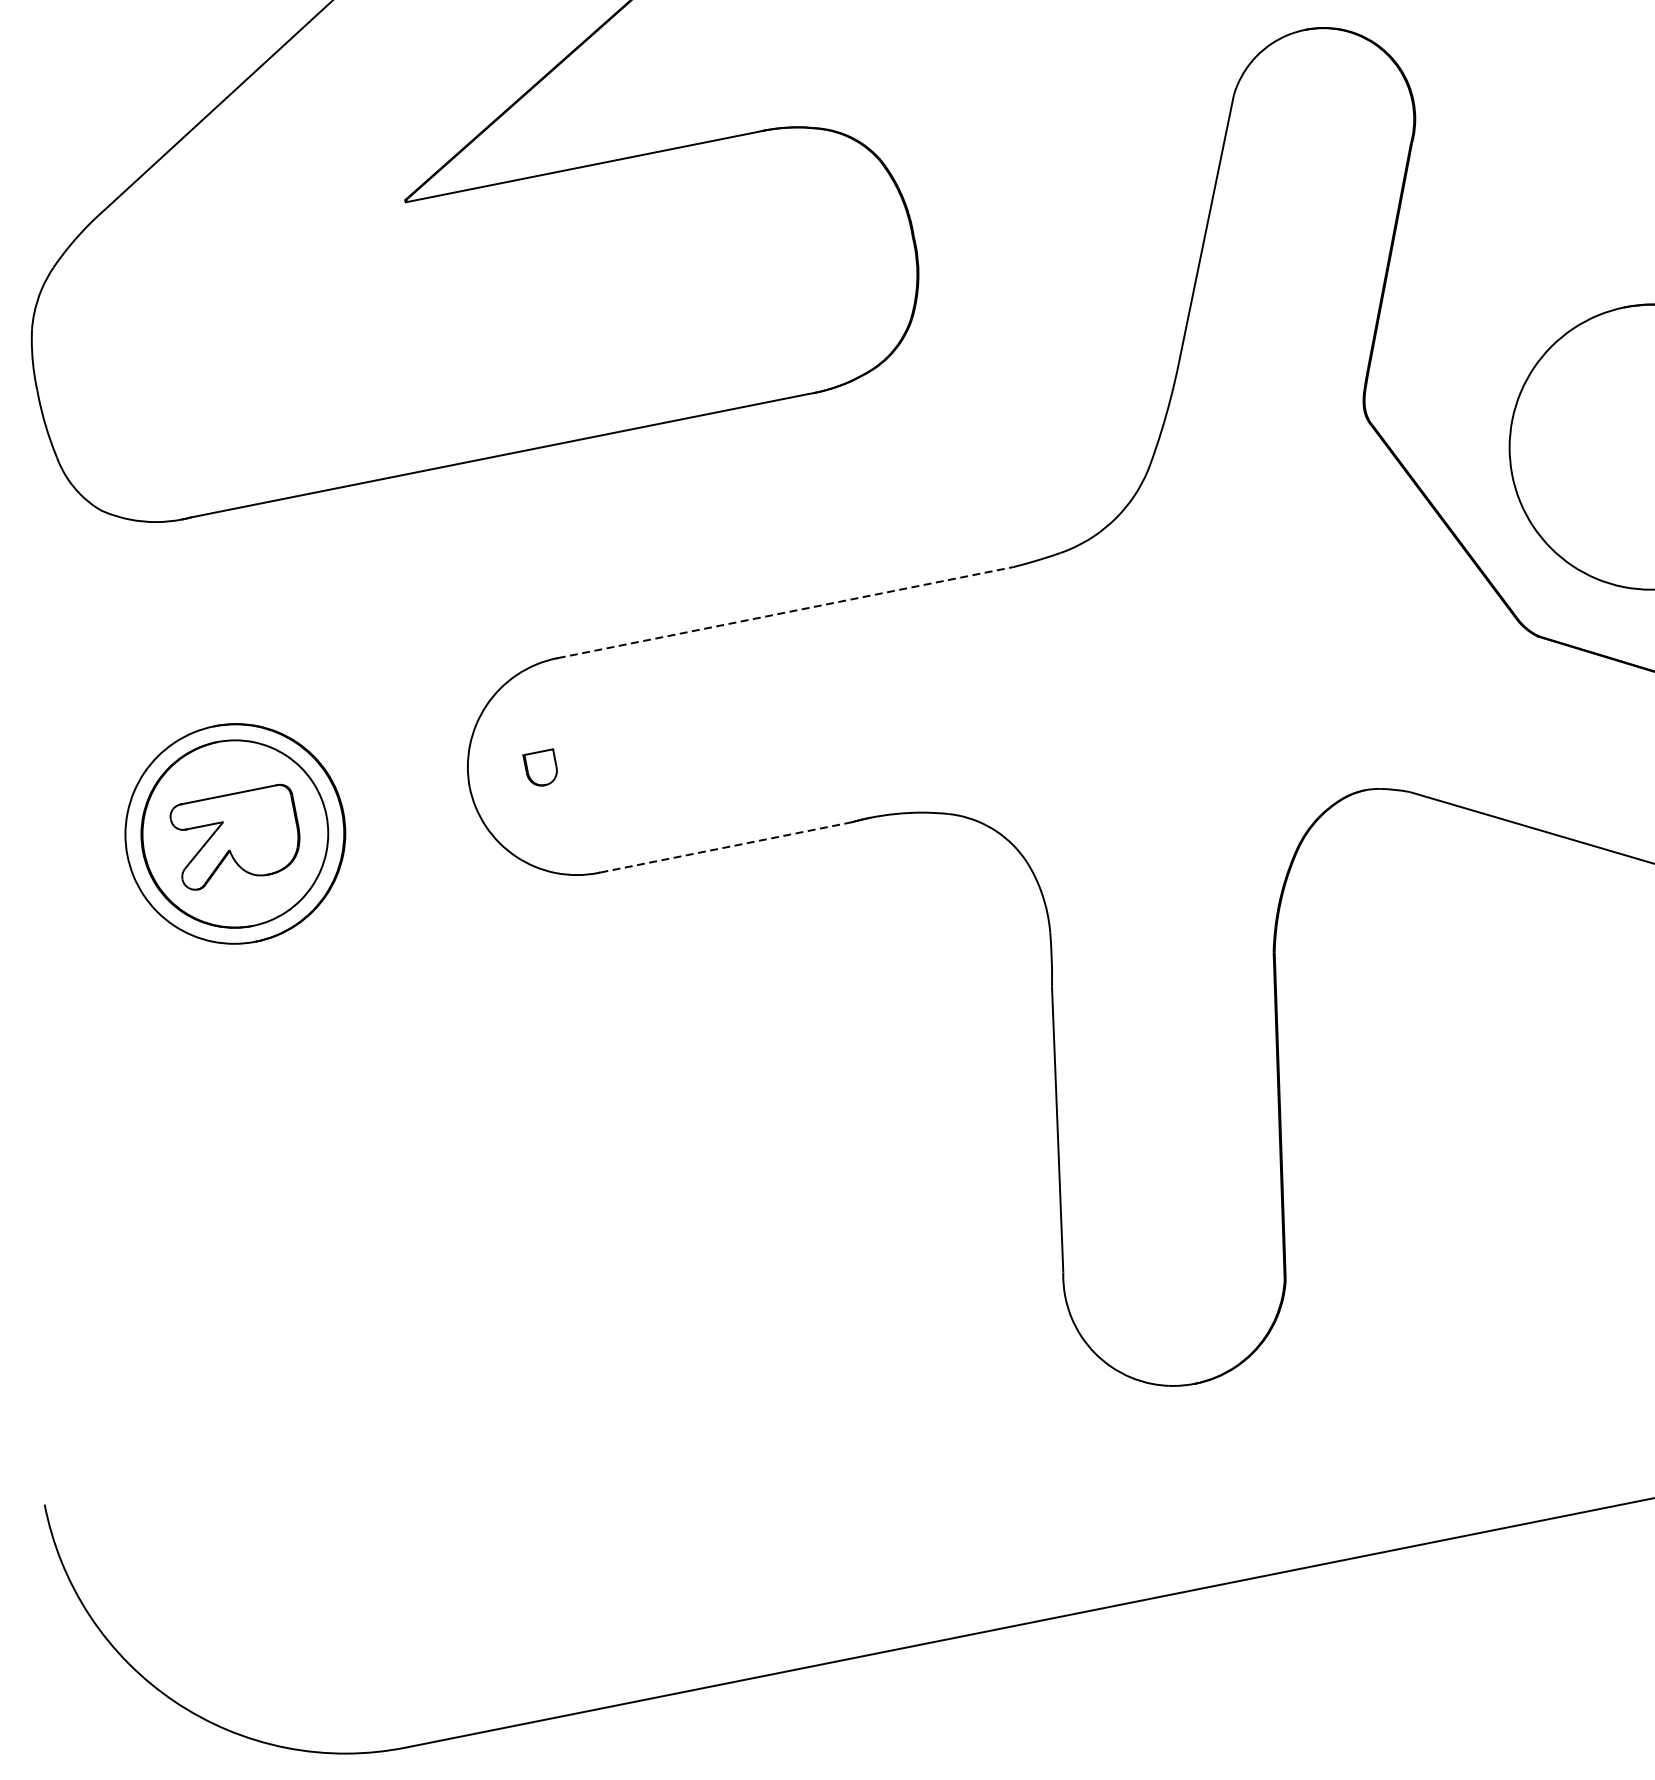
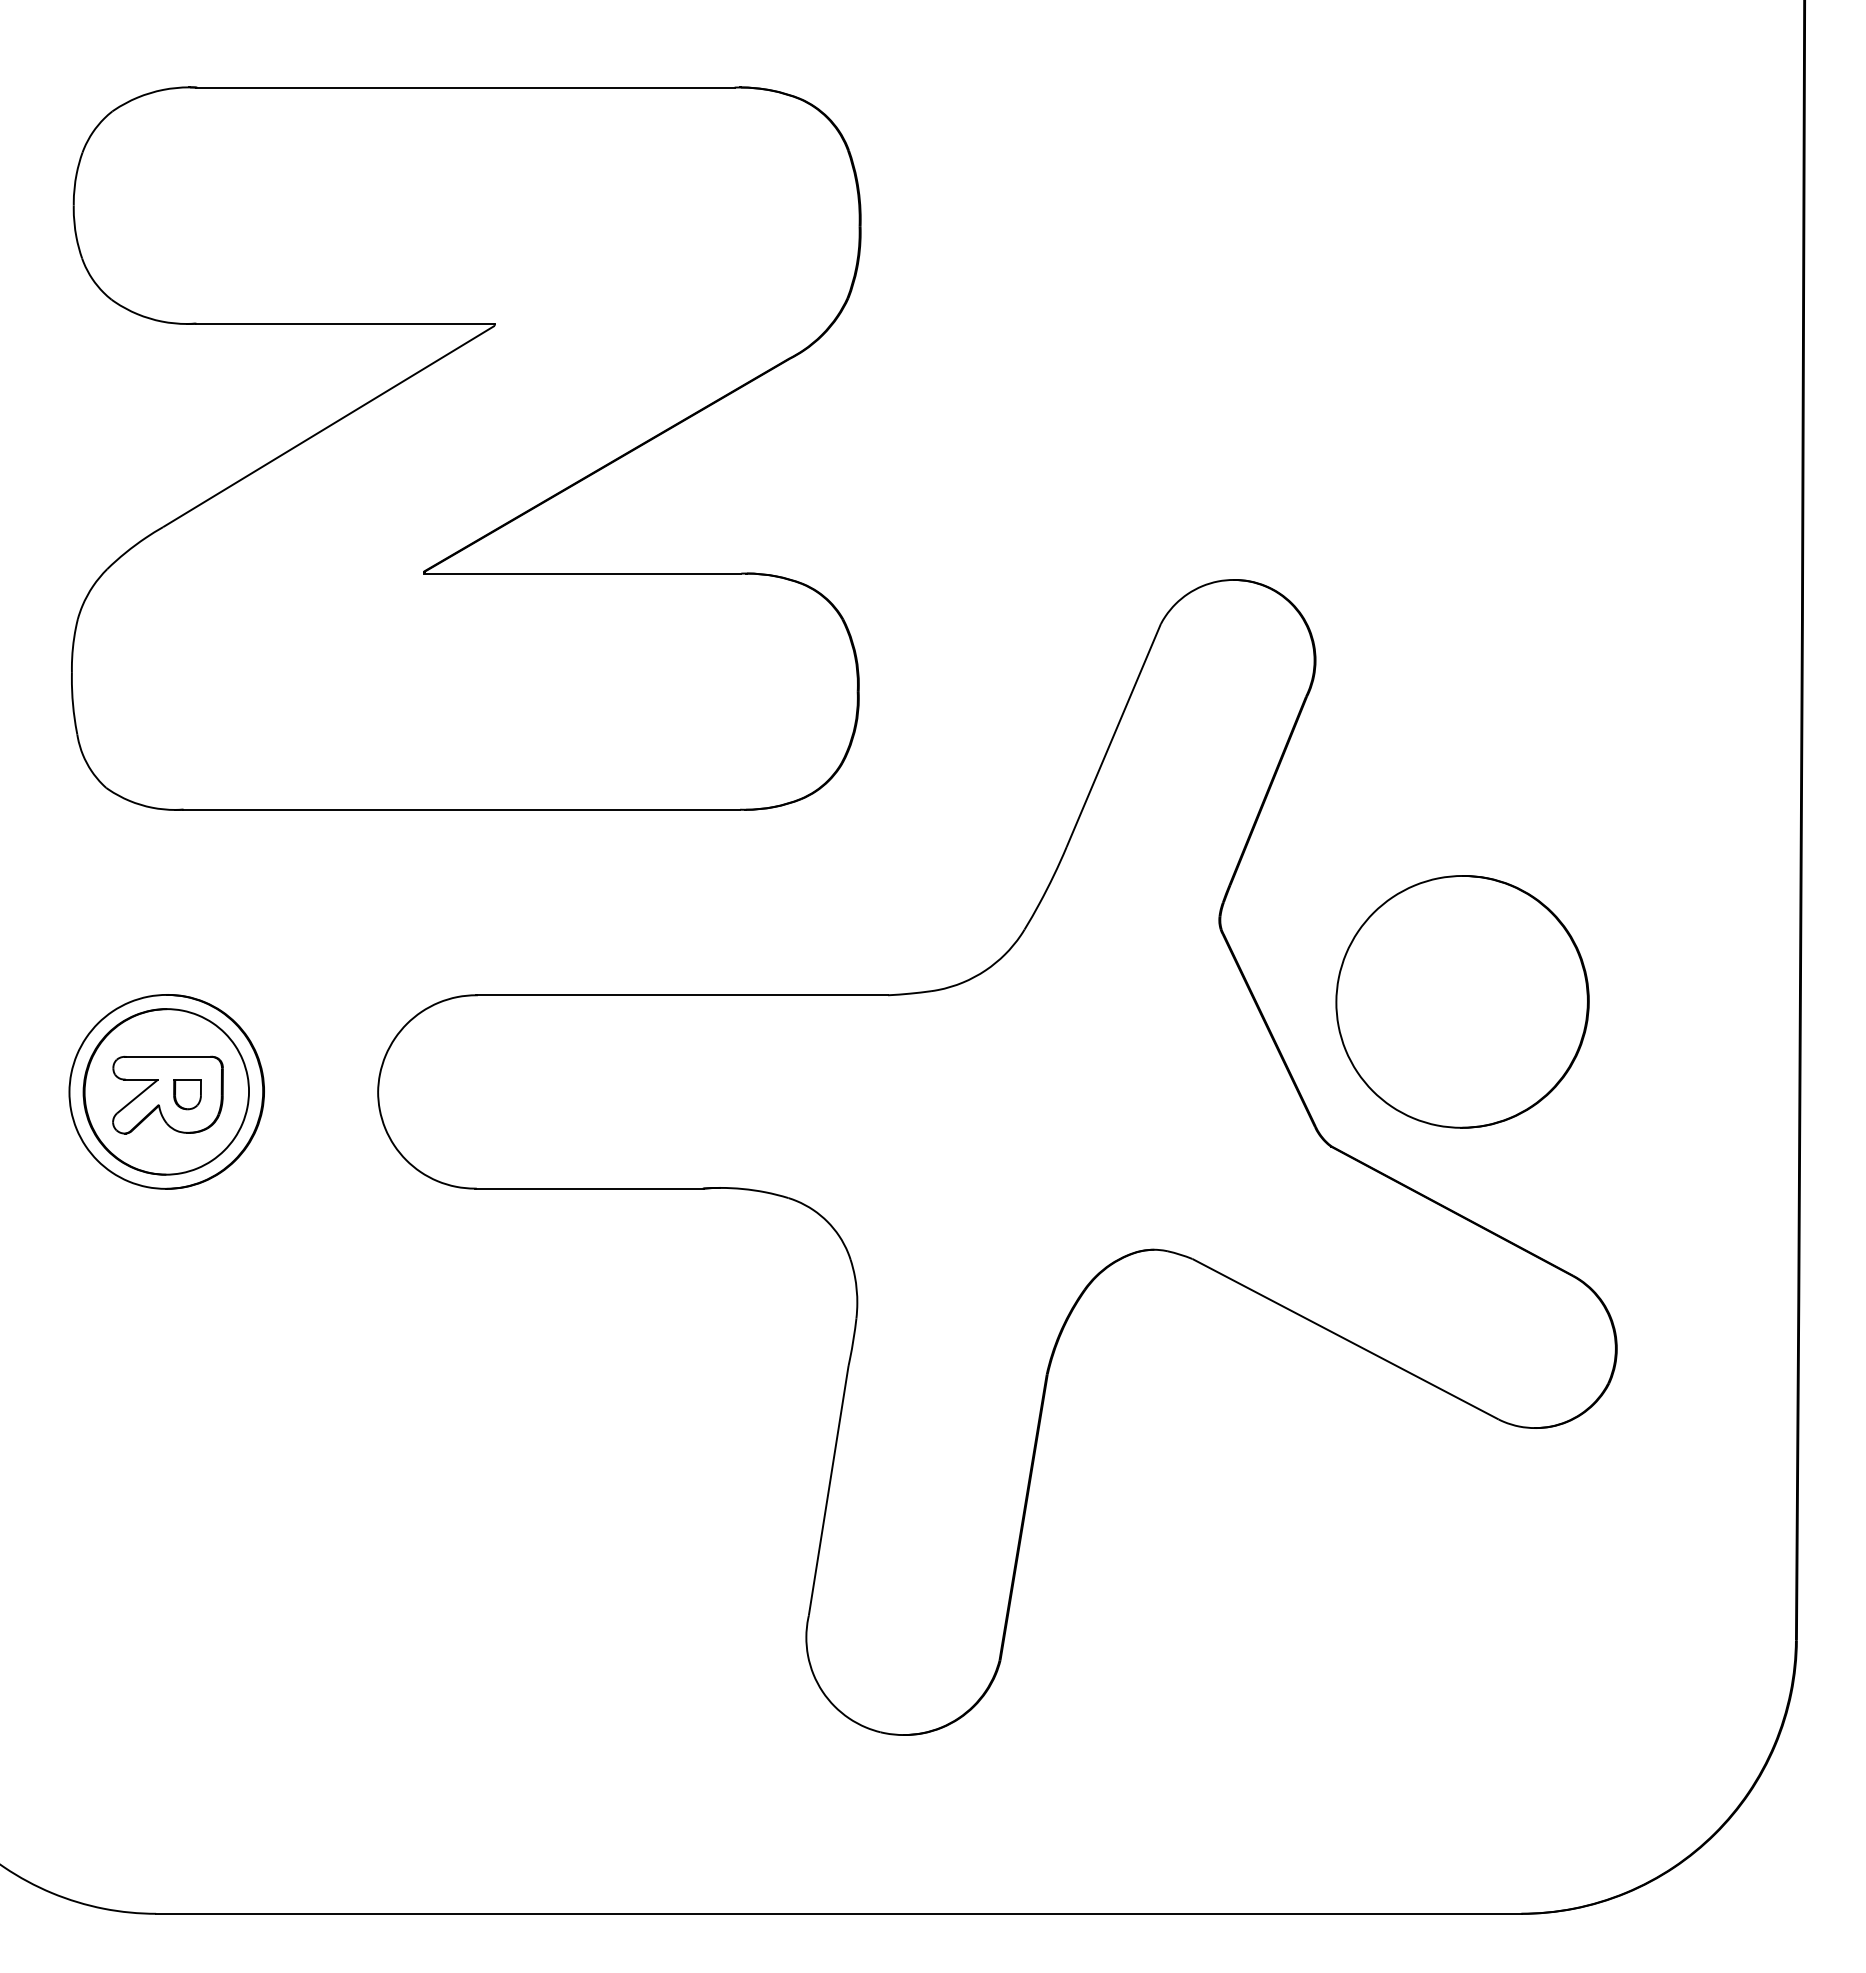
line: (785, 612) -> (682, 995), dashed -> solid
part: (541, 768) -> (187, 1094), moved
line: (725, 847) -> (589, 1188), dashed -> solid

